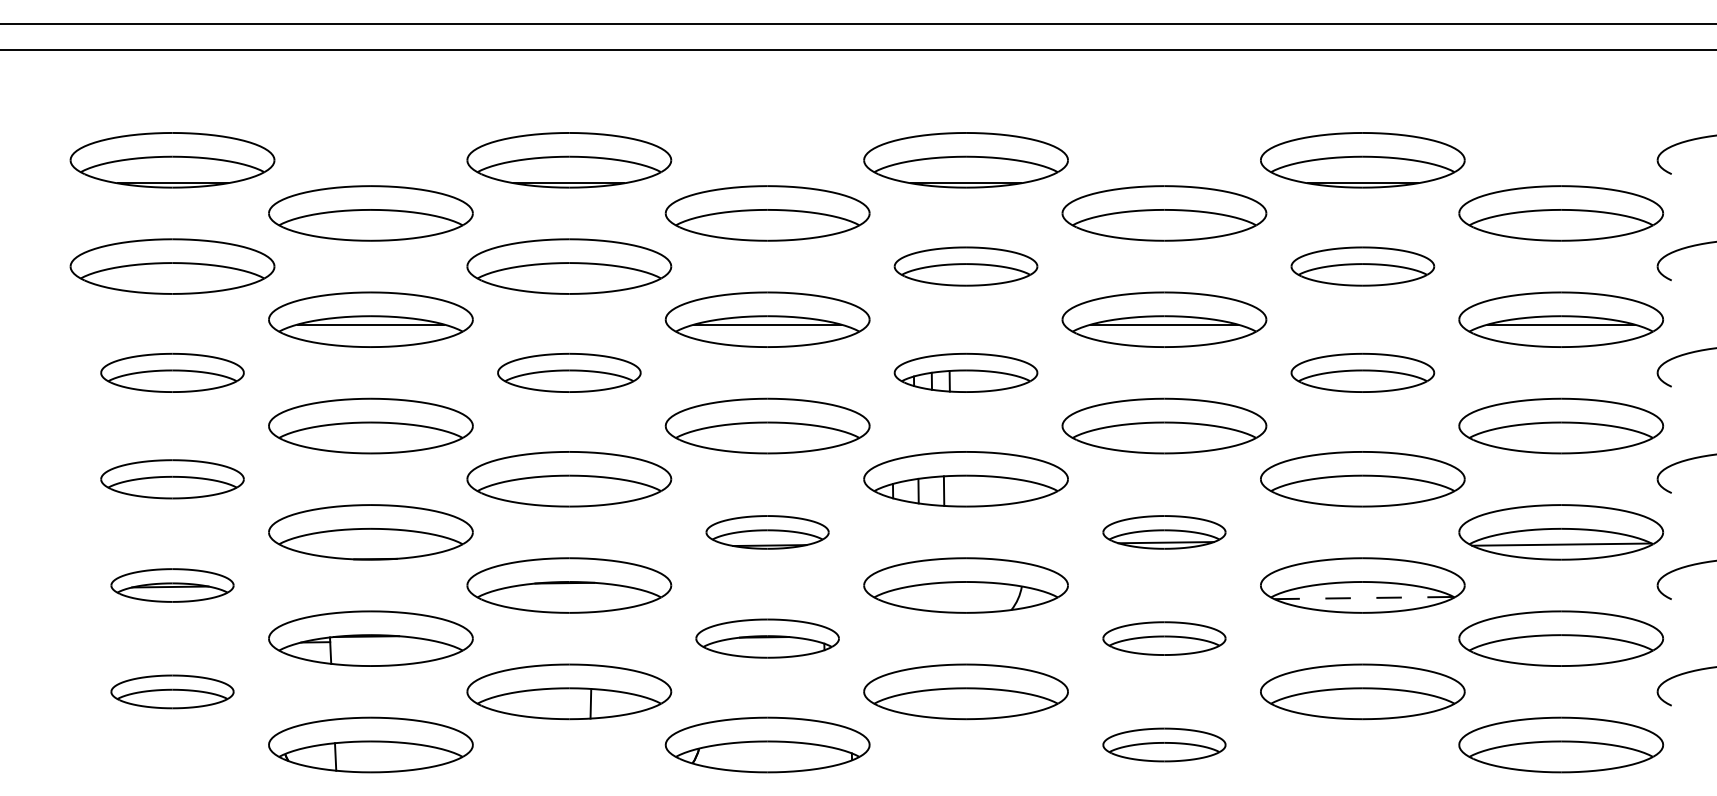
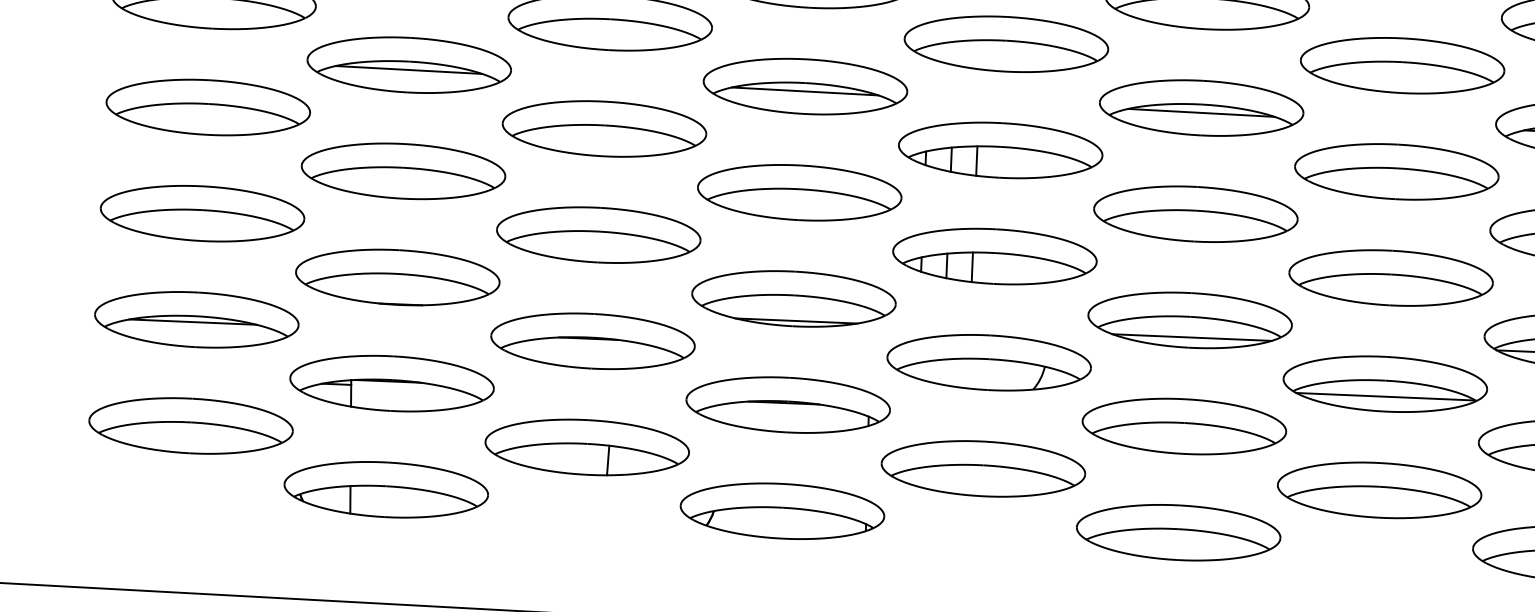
part: (965, 266) -> (1005, 44), size x1.43
part: (1362, 266) -> (1402, 65), size x1.43
part: (172, 372) -> (208, 107), size x1.43
part: (569, 372) -> (604, 128), size x1.43
part: (965, 372) -> (1000, 149), size x1.43
part: (1362, 372) -> (1396, 171), size x1.43
part: (172, 479) -> (202, 213), size x1.43
part: (767, 532) -> (793, 299), size x1.67
part: (1164, 532) -> (1190, 320), size x1.67
part: (172, 585) -> (196, 319), size x1.67
line: (1364, 598) -> (1386, 397), dashed -> solid
part: (767, 638) -> (788, 404), size x1.43
part: (1164, 638) -> (1184, 426), size x1.67
part: (172, 691) -> (191, 425), size x1.67
part: (1164, 744) -> (1178, 532), size x1.67

